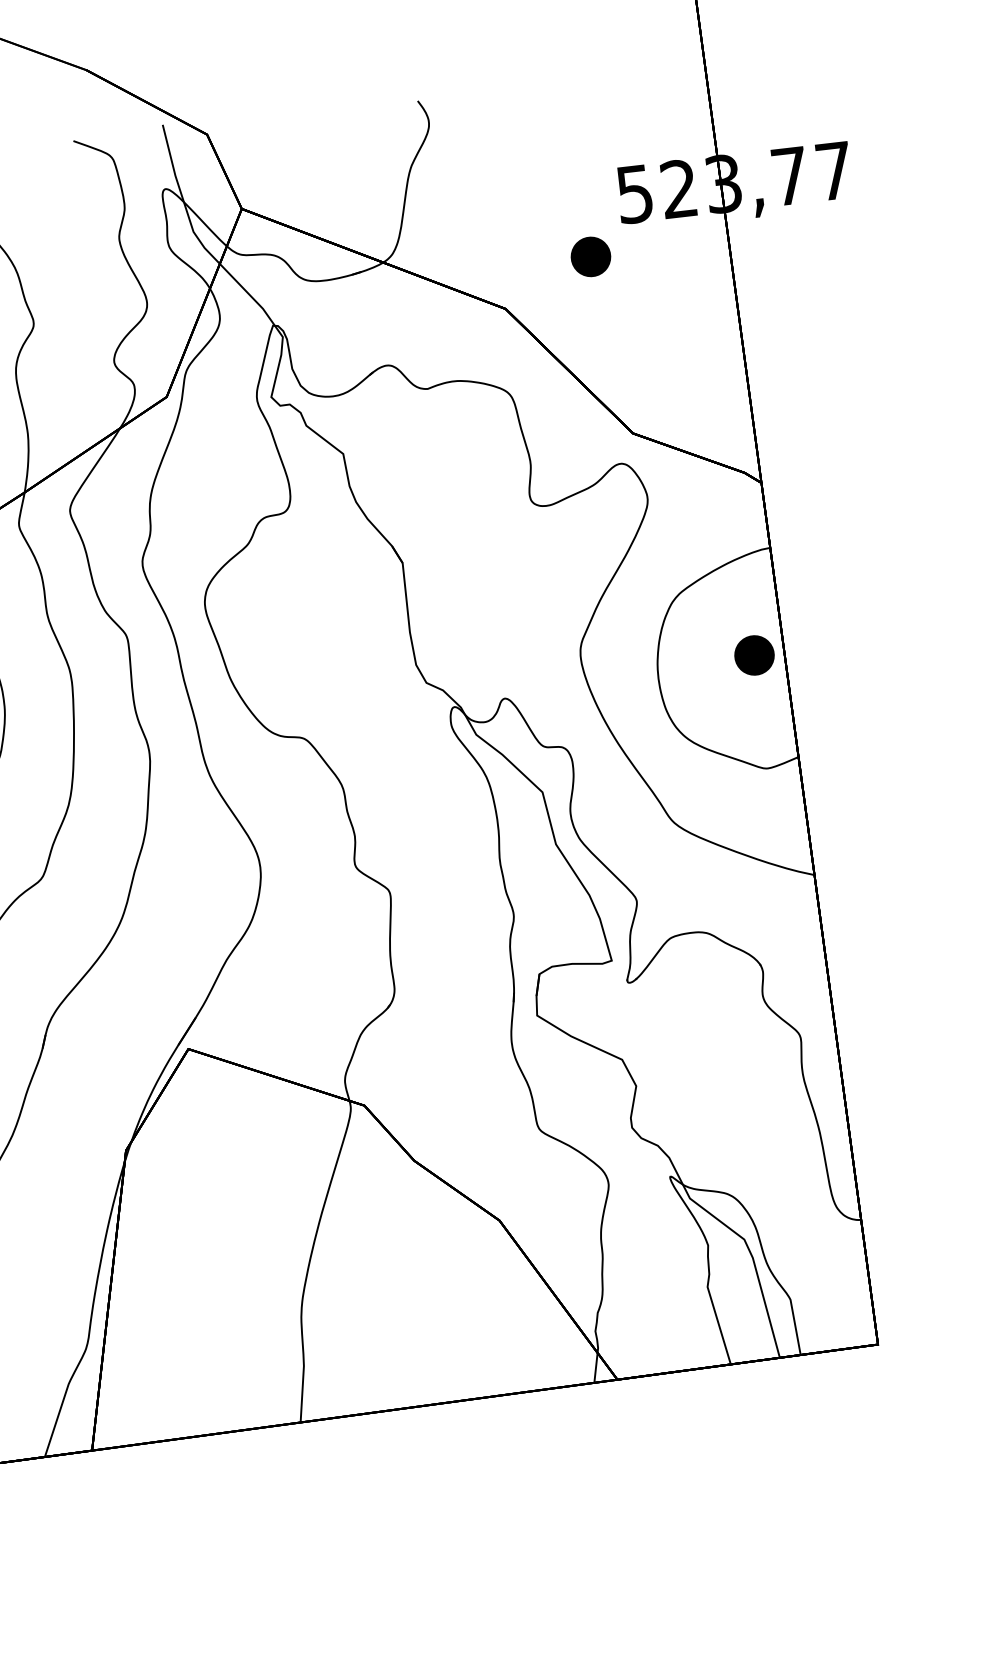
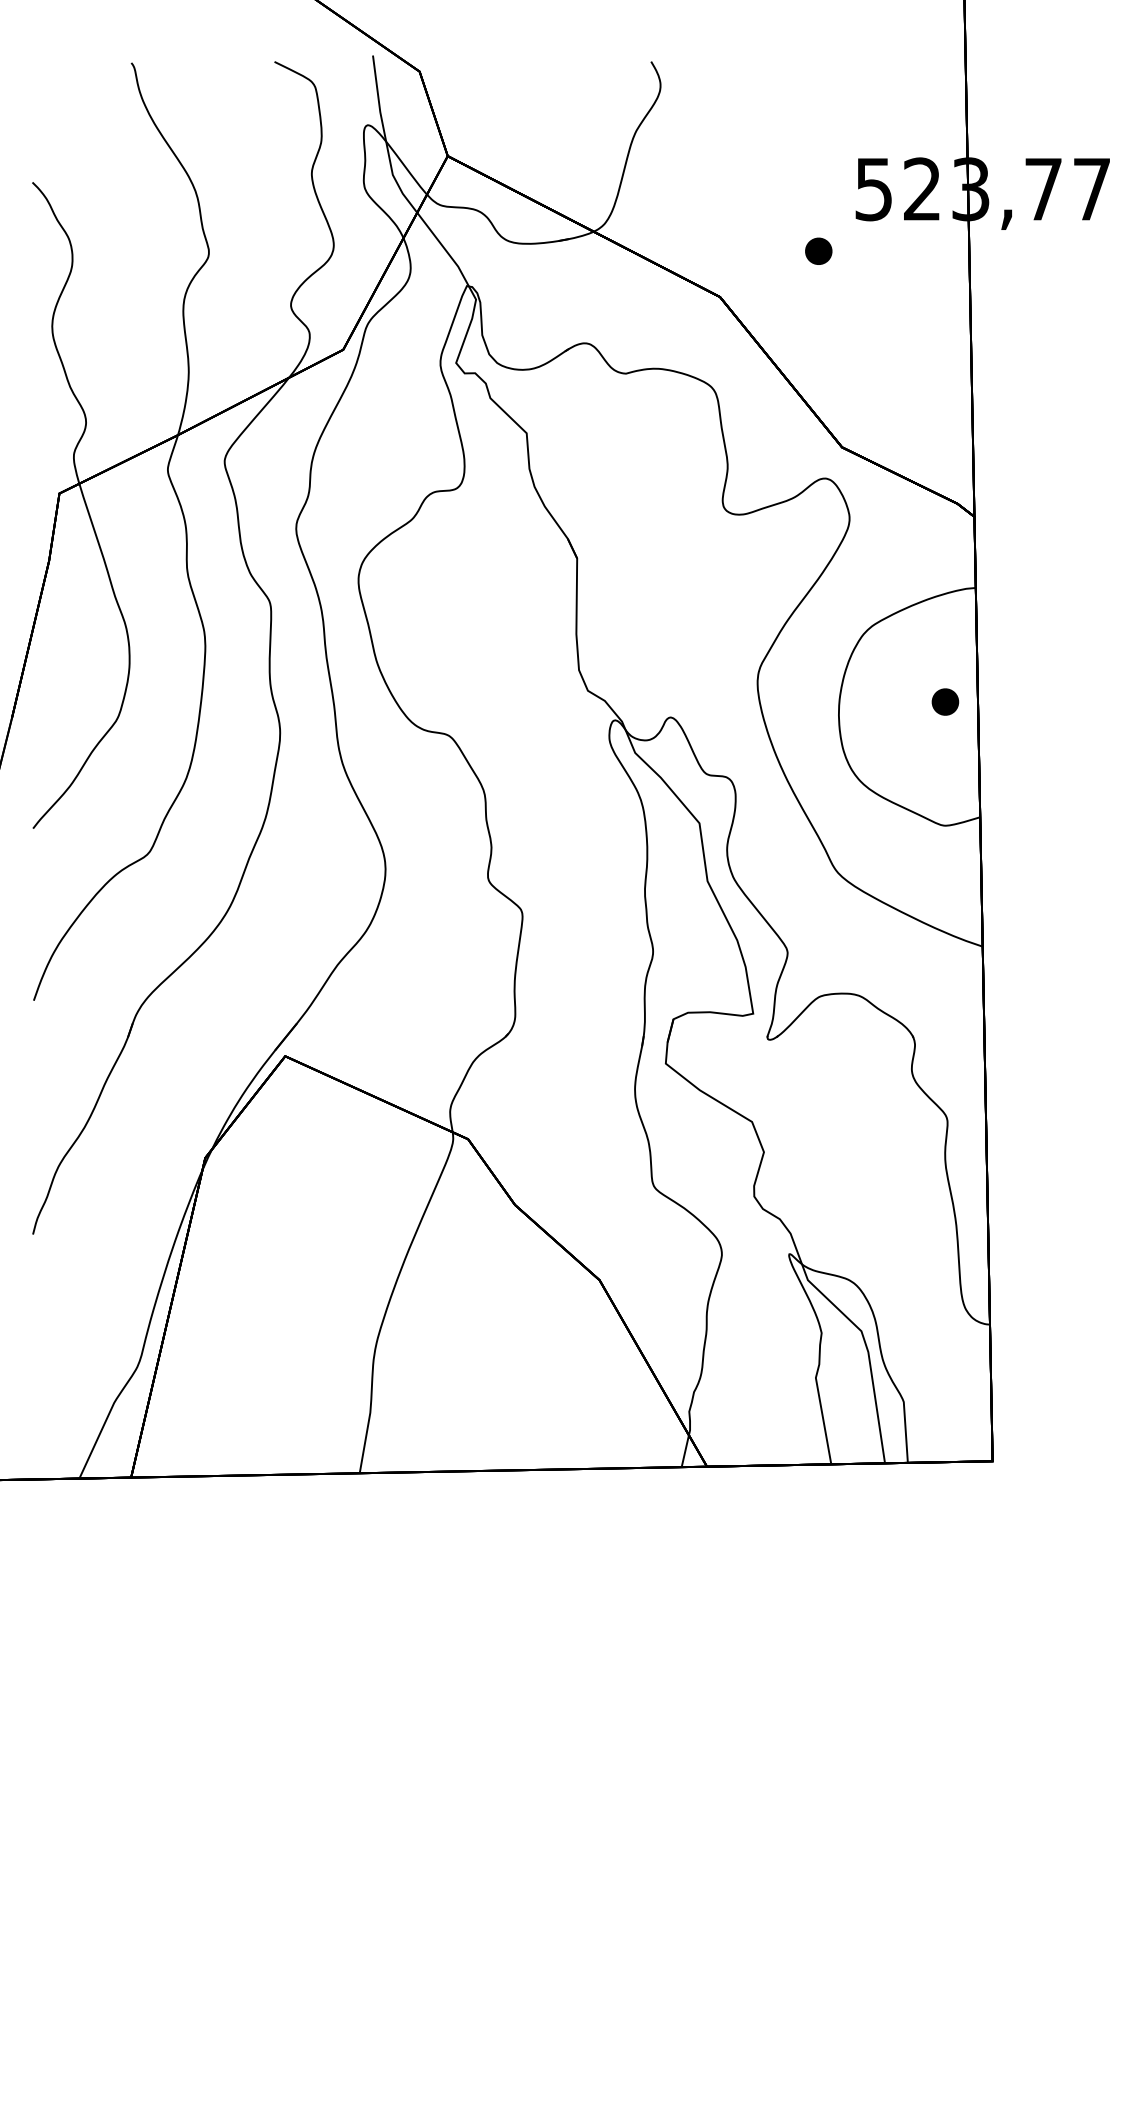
part: (590, 255) -> (818, 250), size x0.62
part: (754, 654) -> (945, 701), size x0.62

